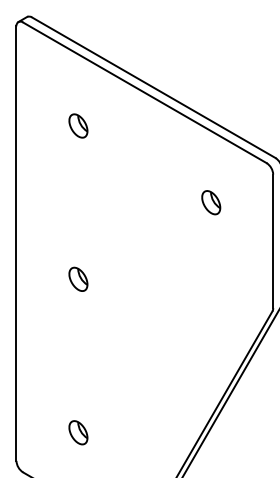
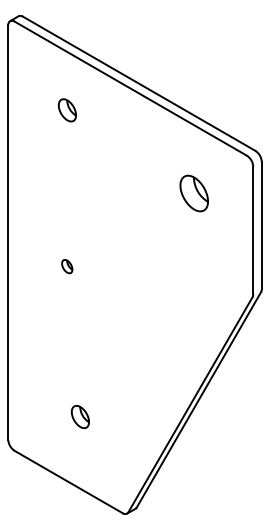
part: (77, 126) -> (66, 110), moved
part: (210, 202) -> (193, 193), size x1.6
part: (77, 279) -> (66, 266), size x0.6
part: (77, 433) -> (79, 417), moved

